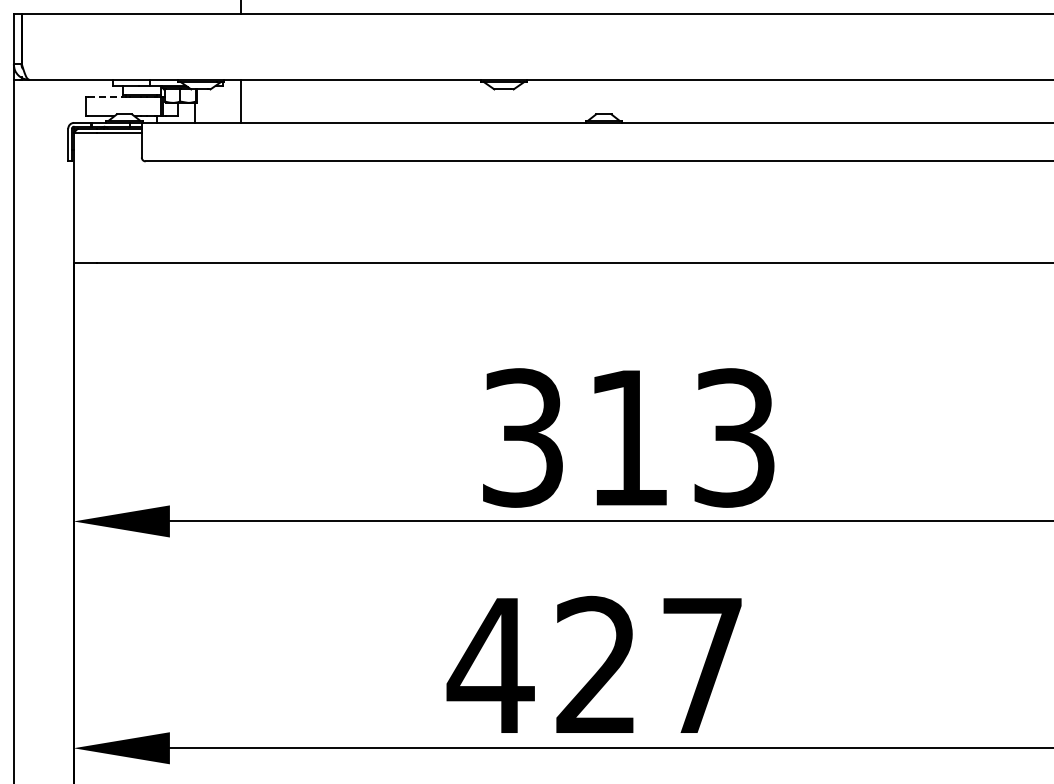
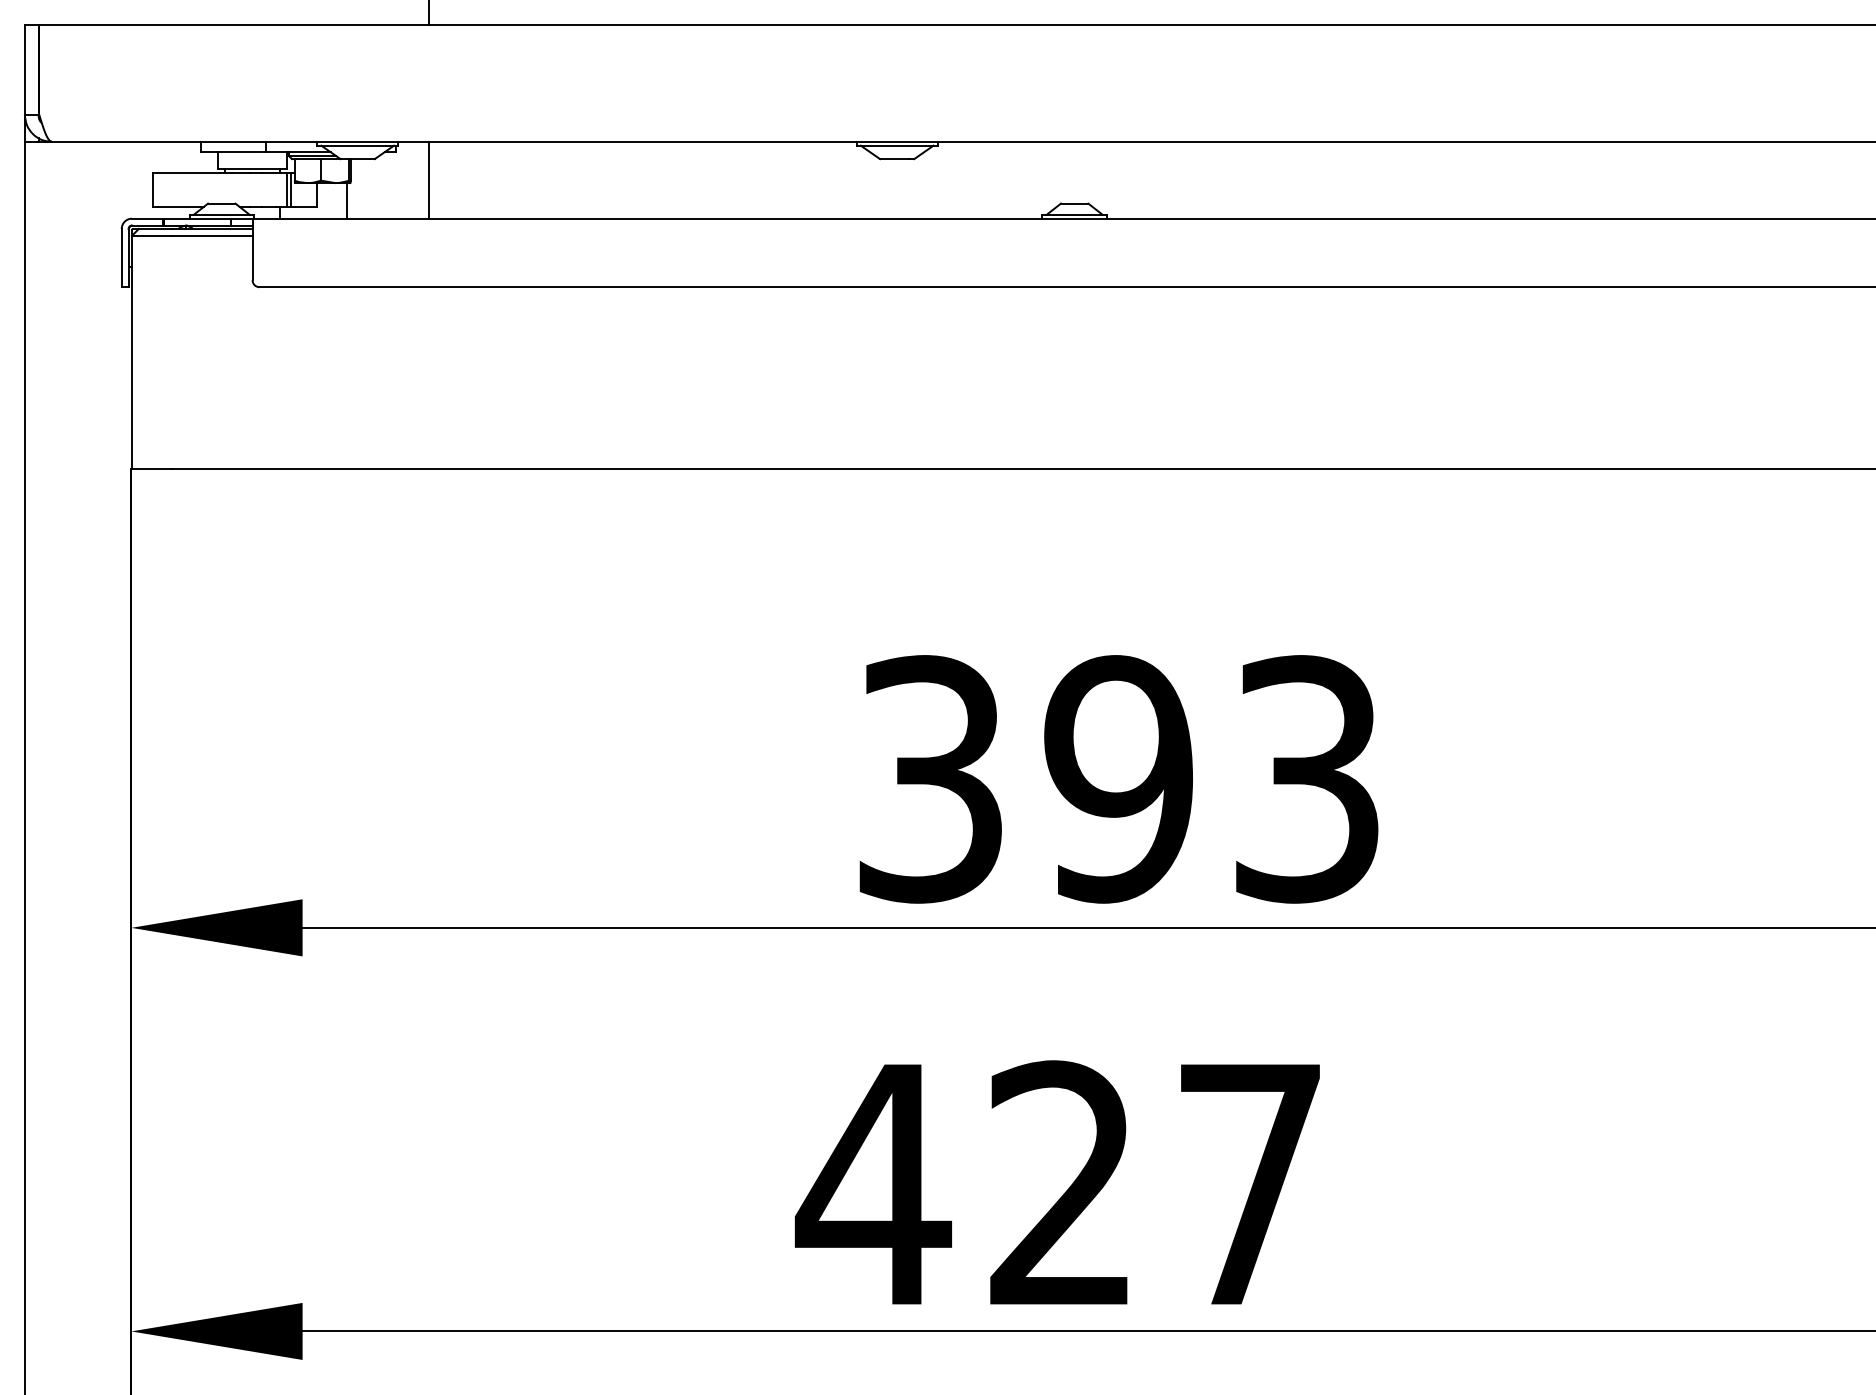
line: (106, 97) -> (189, 173), dashed -> solid
text: (628, 437) -> (1118, 778), 313 -> 393

